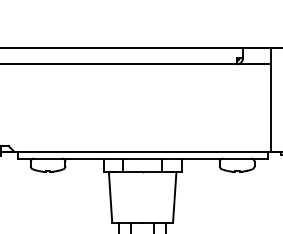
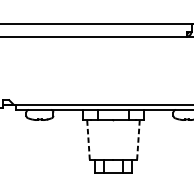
line: (174, 196) -> (138, 139), solid -> dashed
line: (110, 197) -> (88, 140), solid -> dashed

